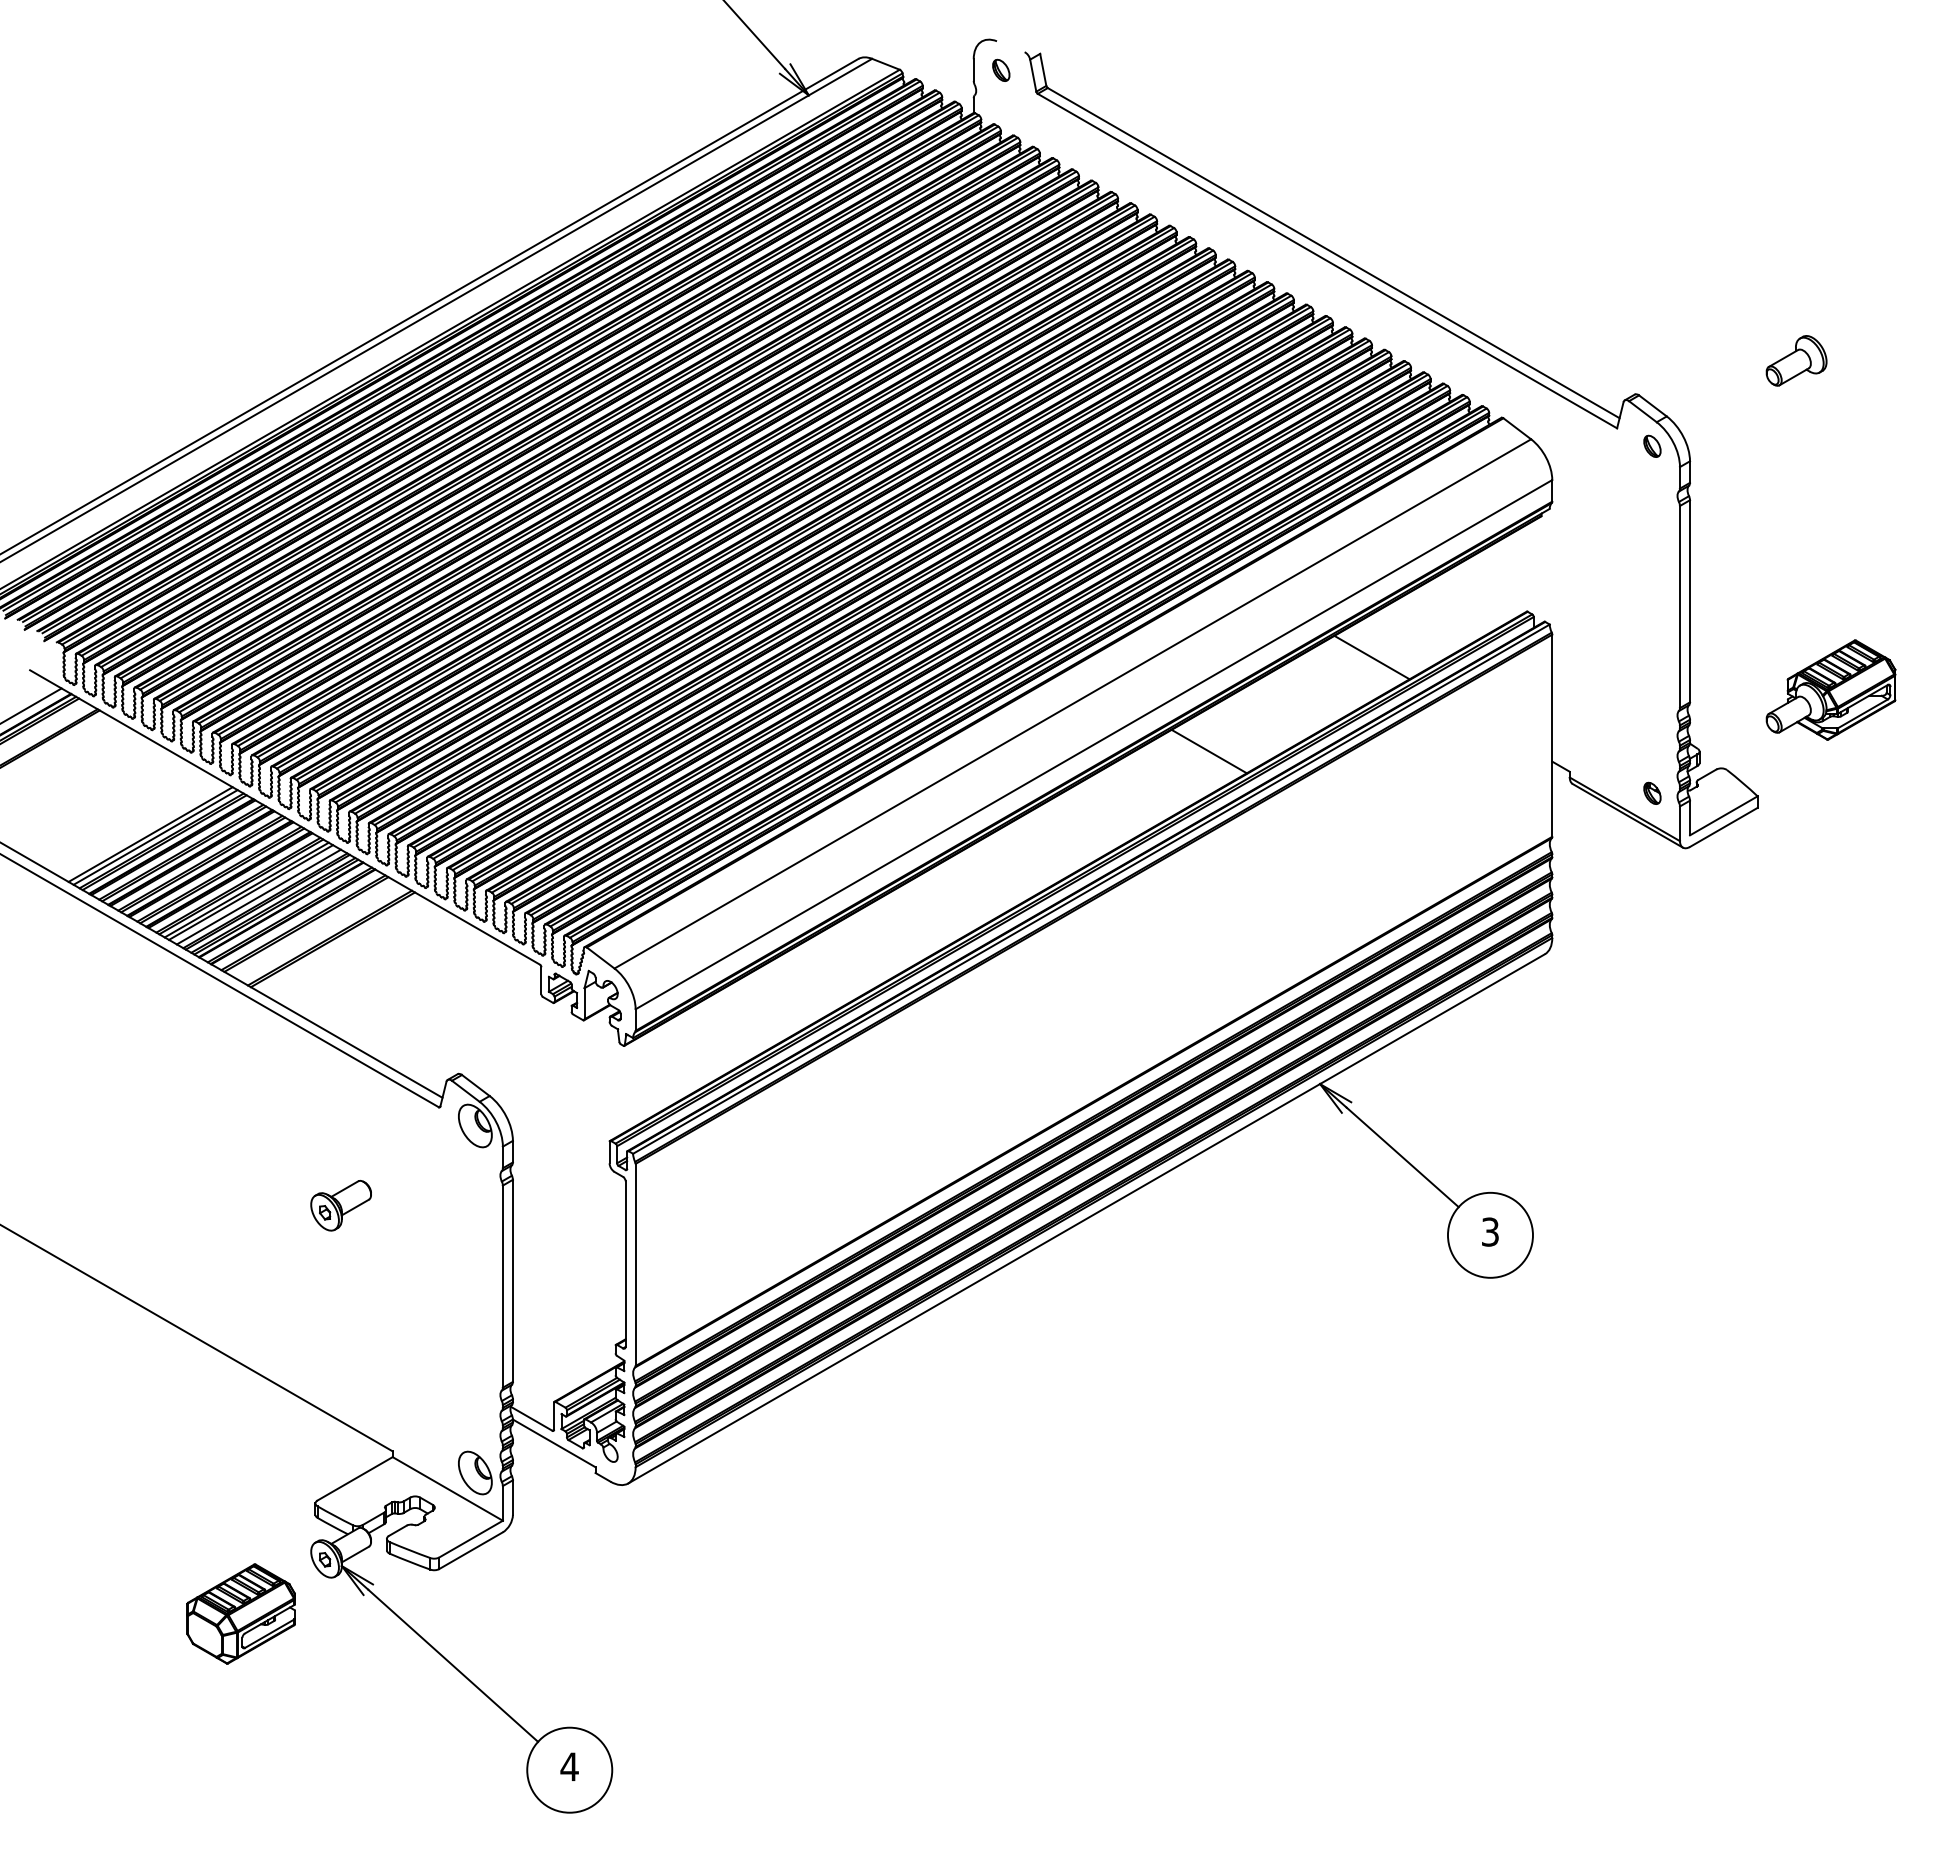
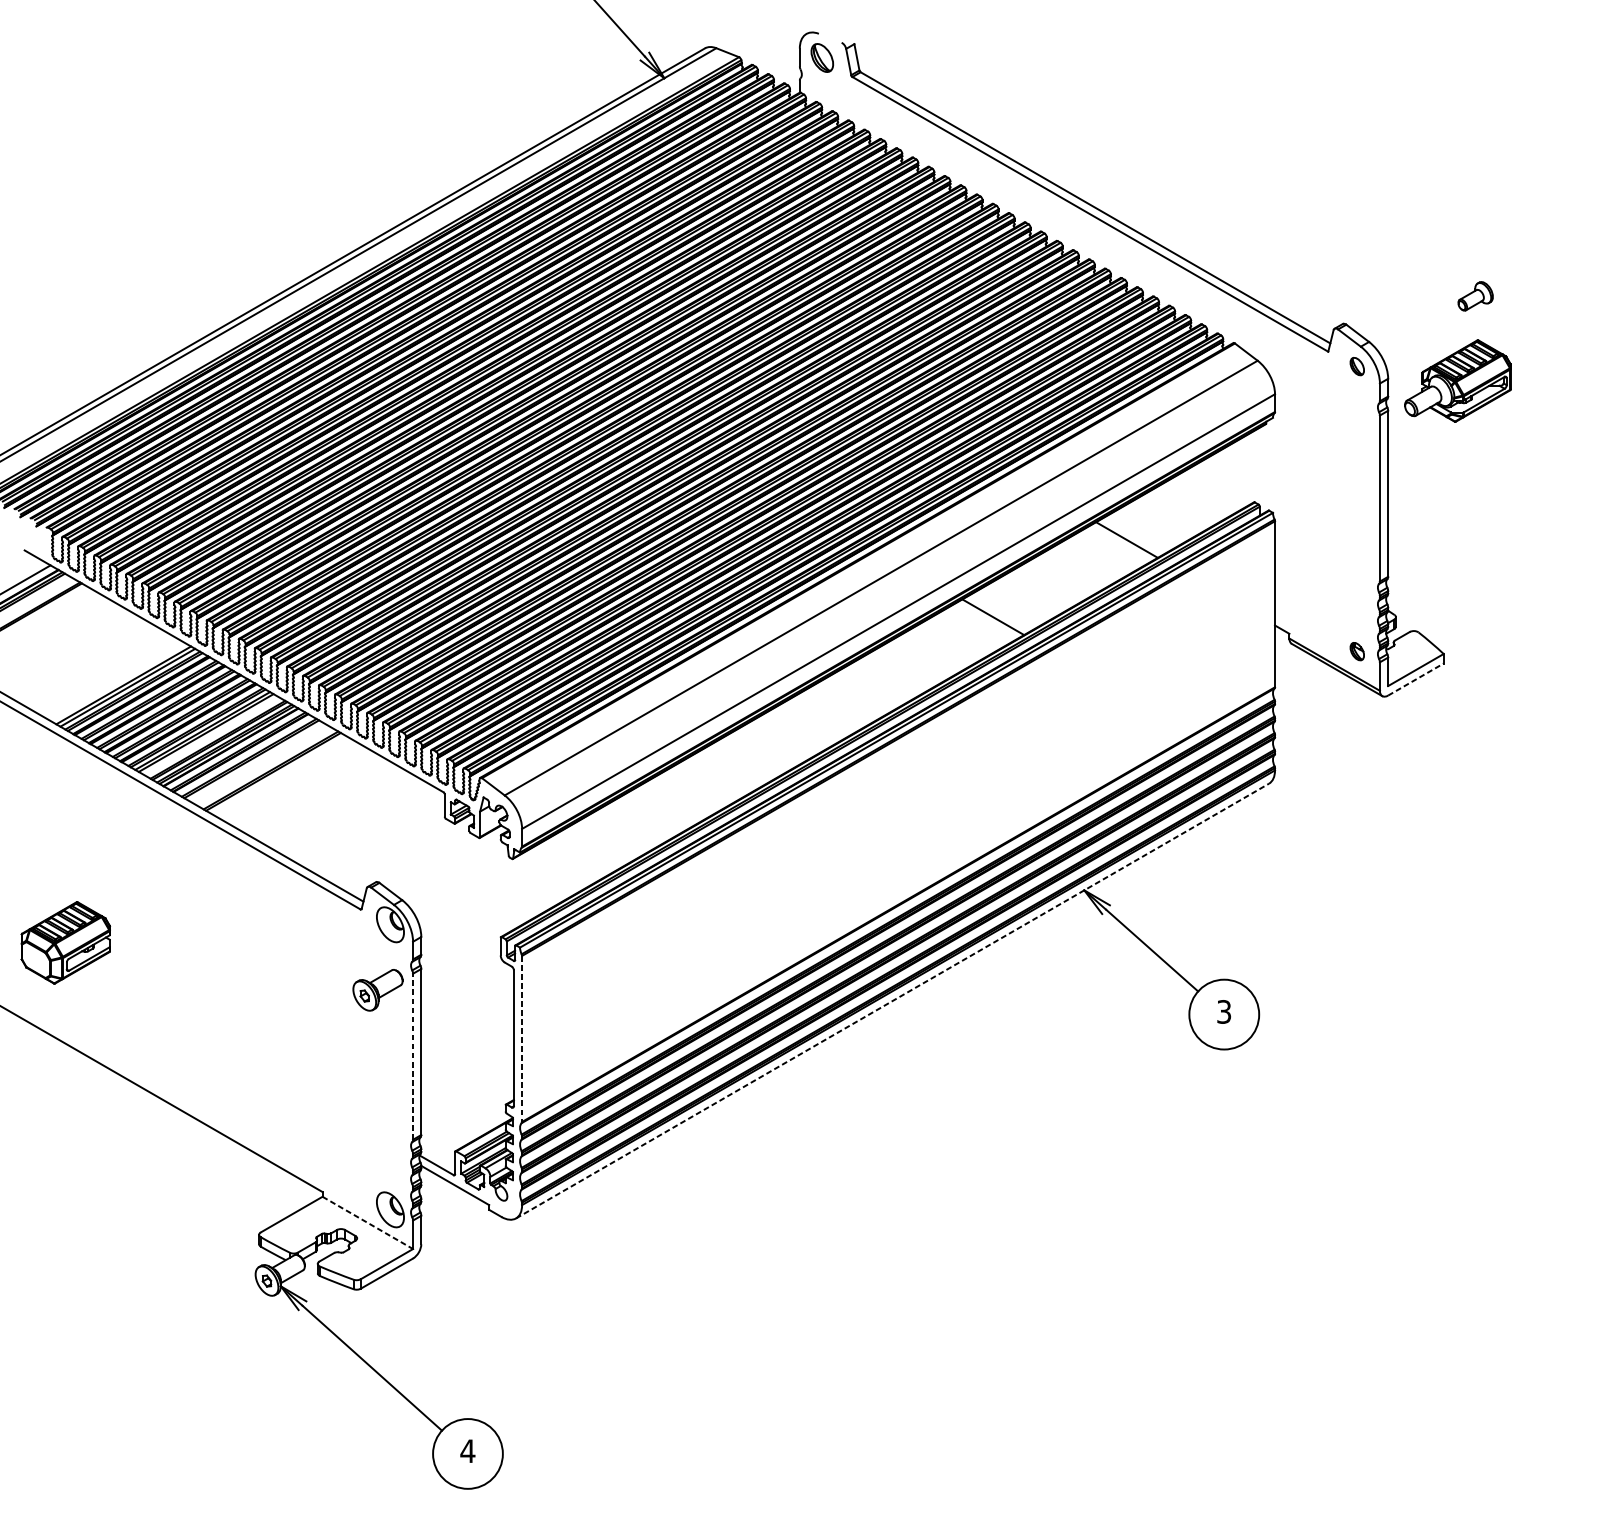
part: (1001, 69) -> (822, 56), size x1.6
part: (1796, 360) -> (1475, 296), size x0.7
part: (1830, 689) -> (1457, 380), moved
line: (1724, 827) -> (1416, 679), solid -> dashed
line: (258, 896) -> (212, 736), removed
part: (340, 1205) -> (377, 990), moved
line: (1087, 1218) -> (893, 1000), solid -> dashed
line: (635, 1265) -> (521, 1039), solid -> dashed
line: (502, 1286) -> (412, 1056), solid -> dashed
line: (447, 1488) -> (367, 1222), solid -> dashed
part: (240, 1613) -> (65, 942), moved

